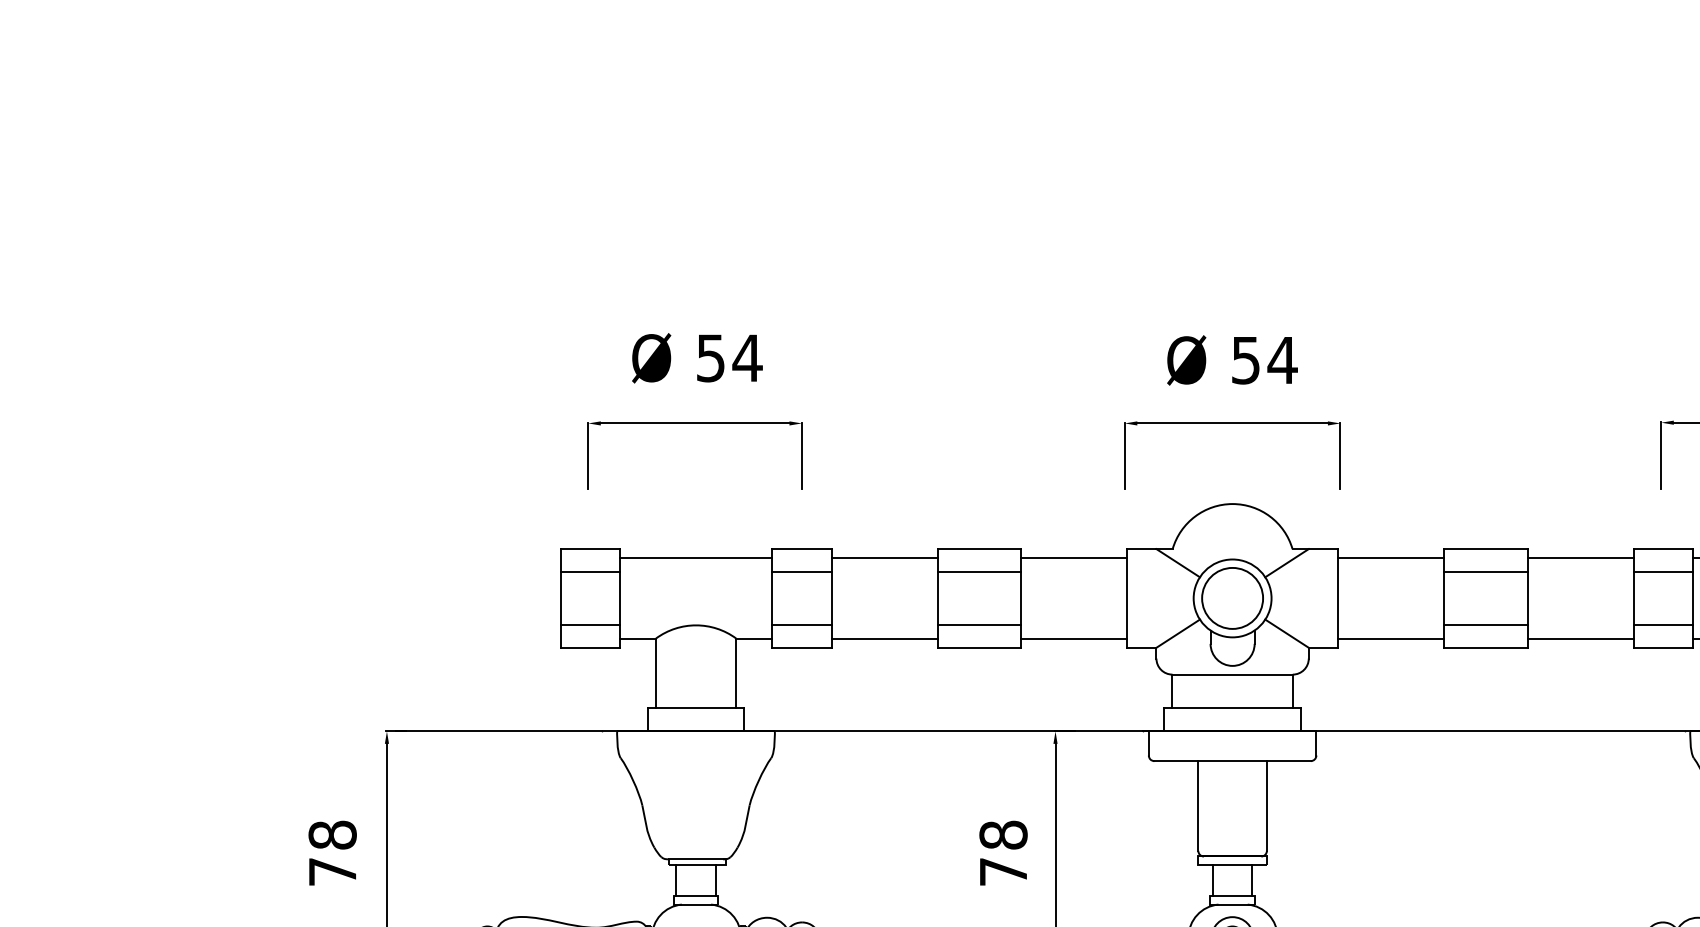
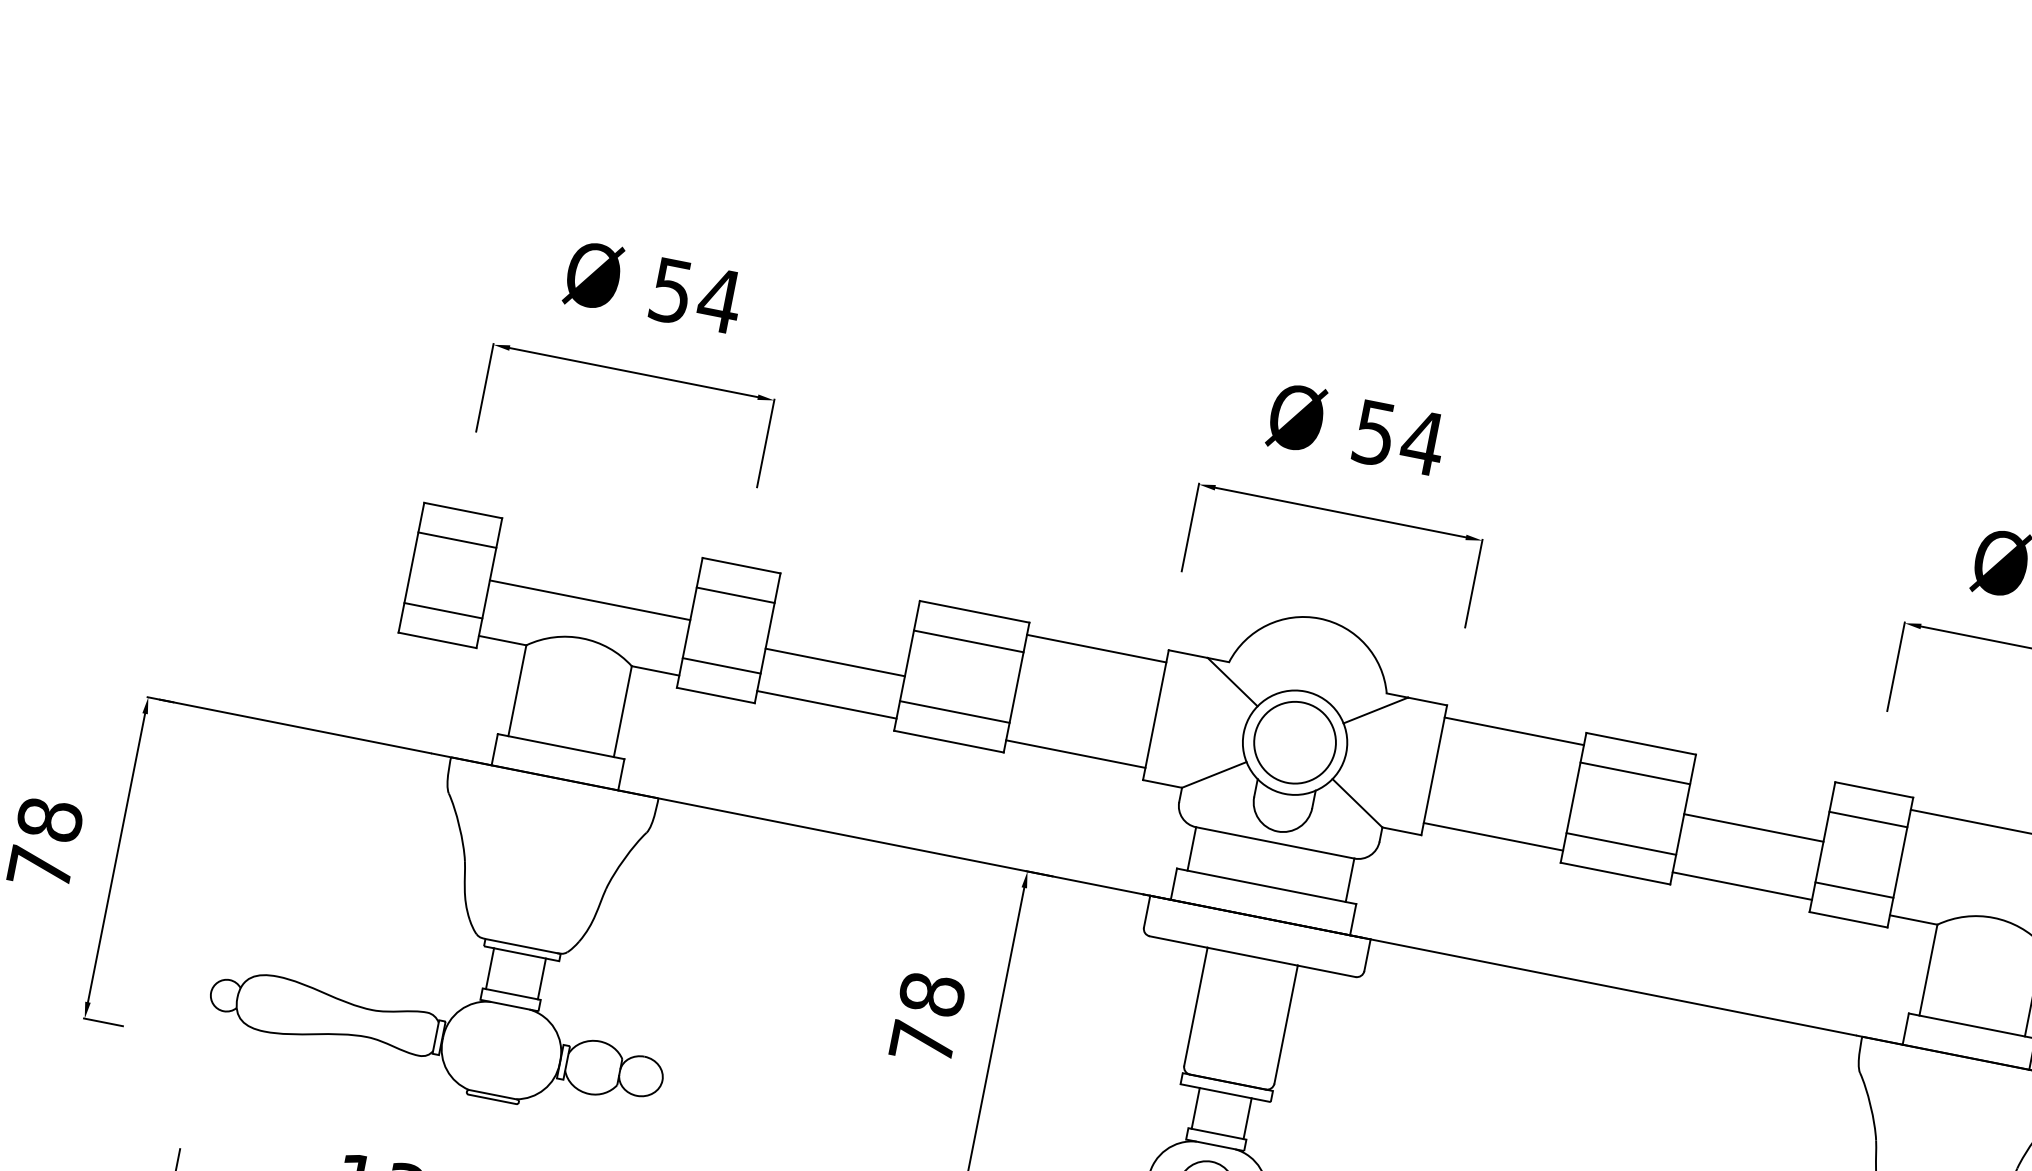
line: (695, 558) -> (589, 600), moved
line: (884, 558) -> (835, 662), moved
line: (1580, 558) -> (1753, 828), moved

